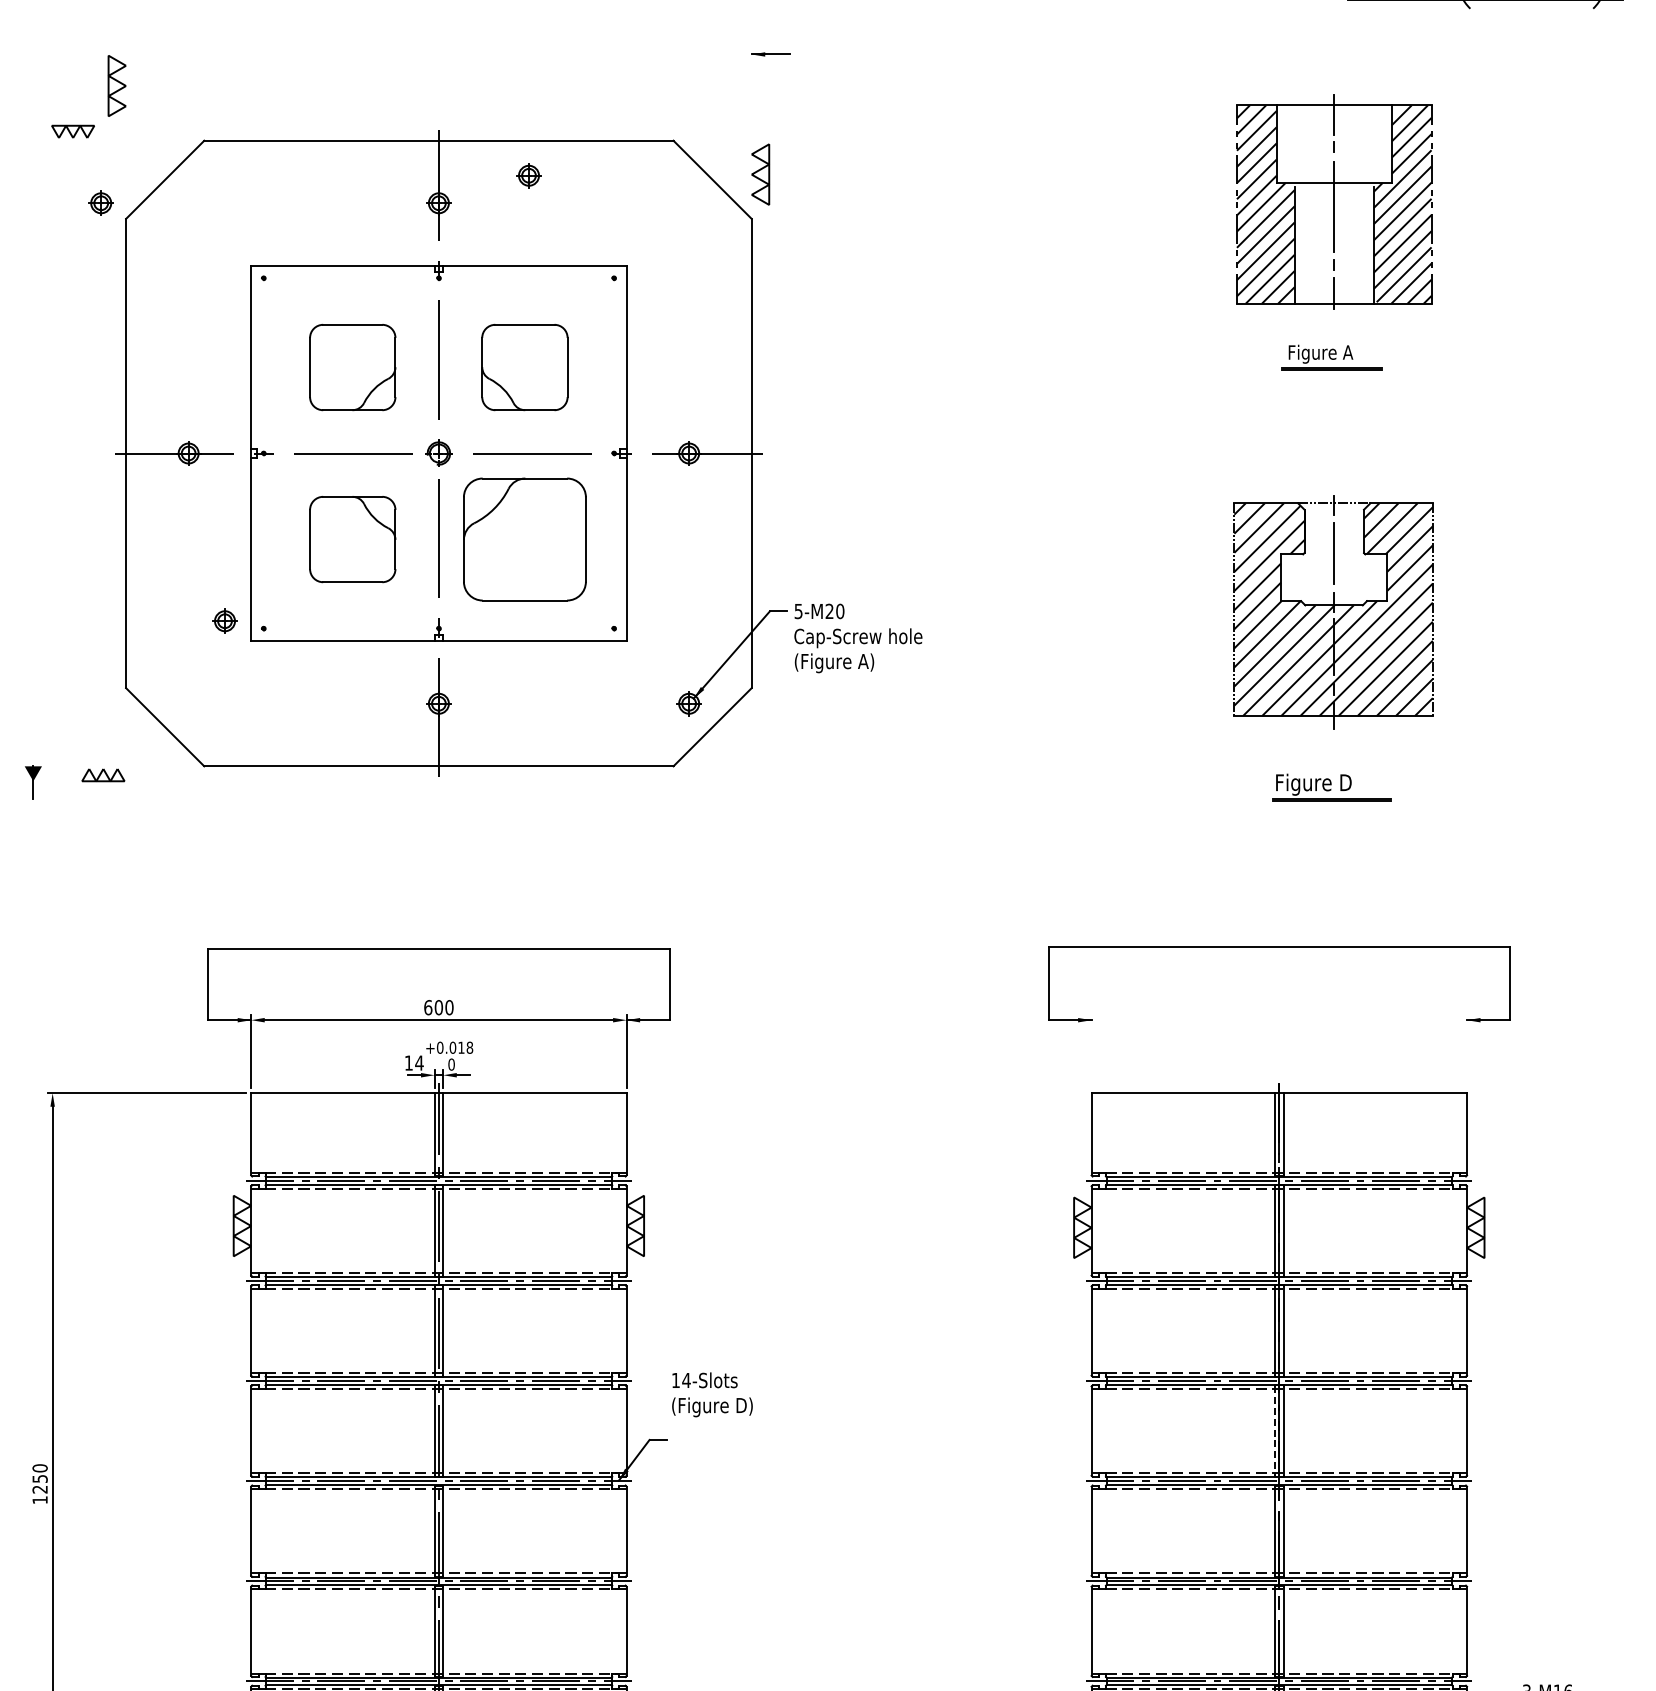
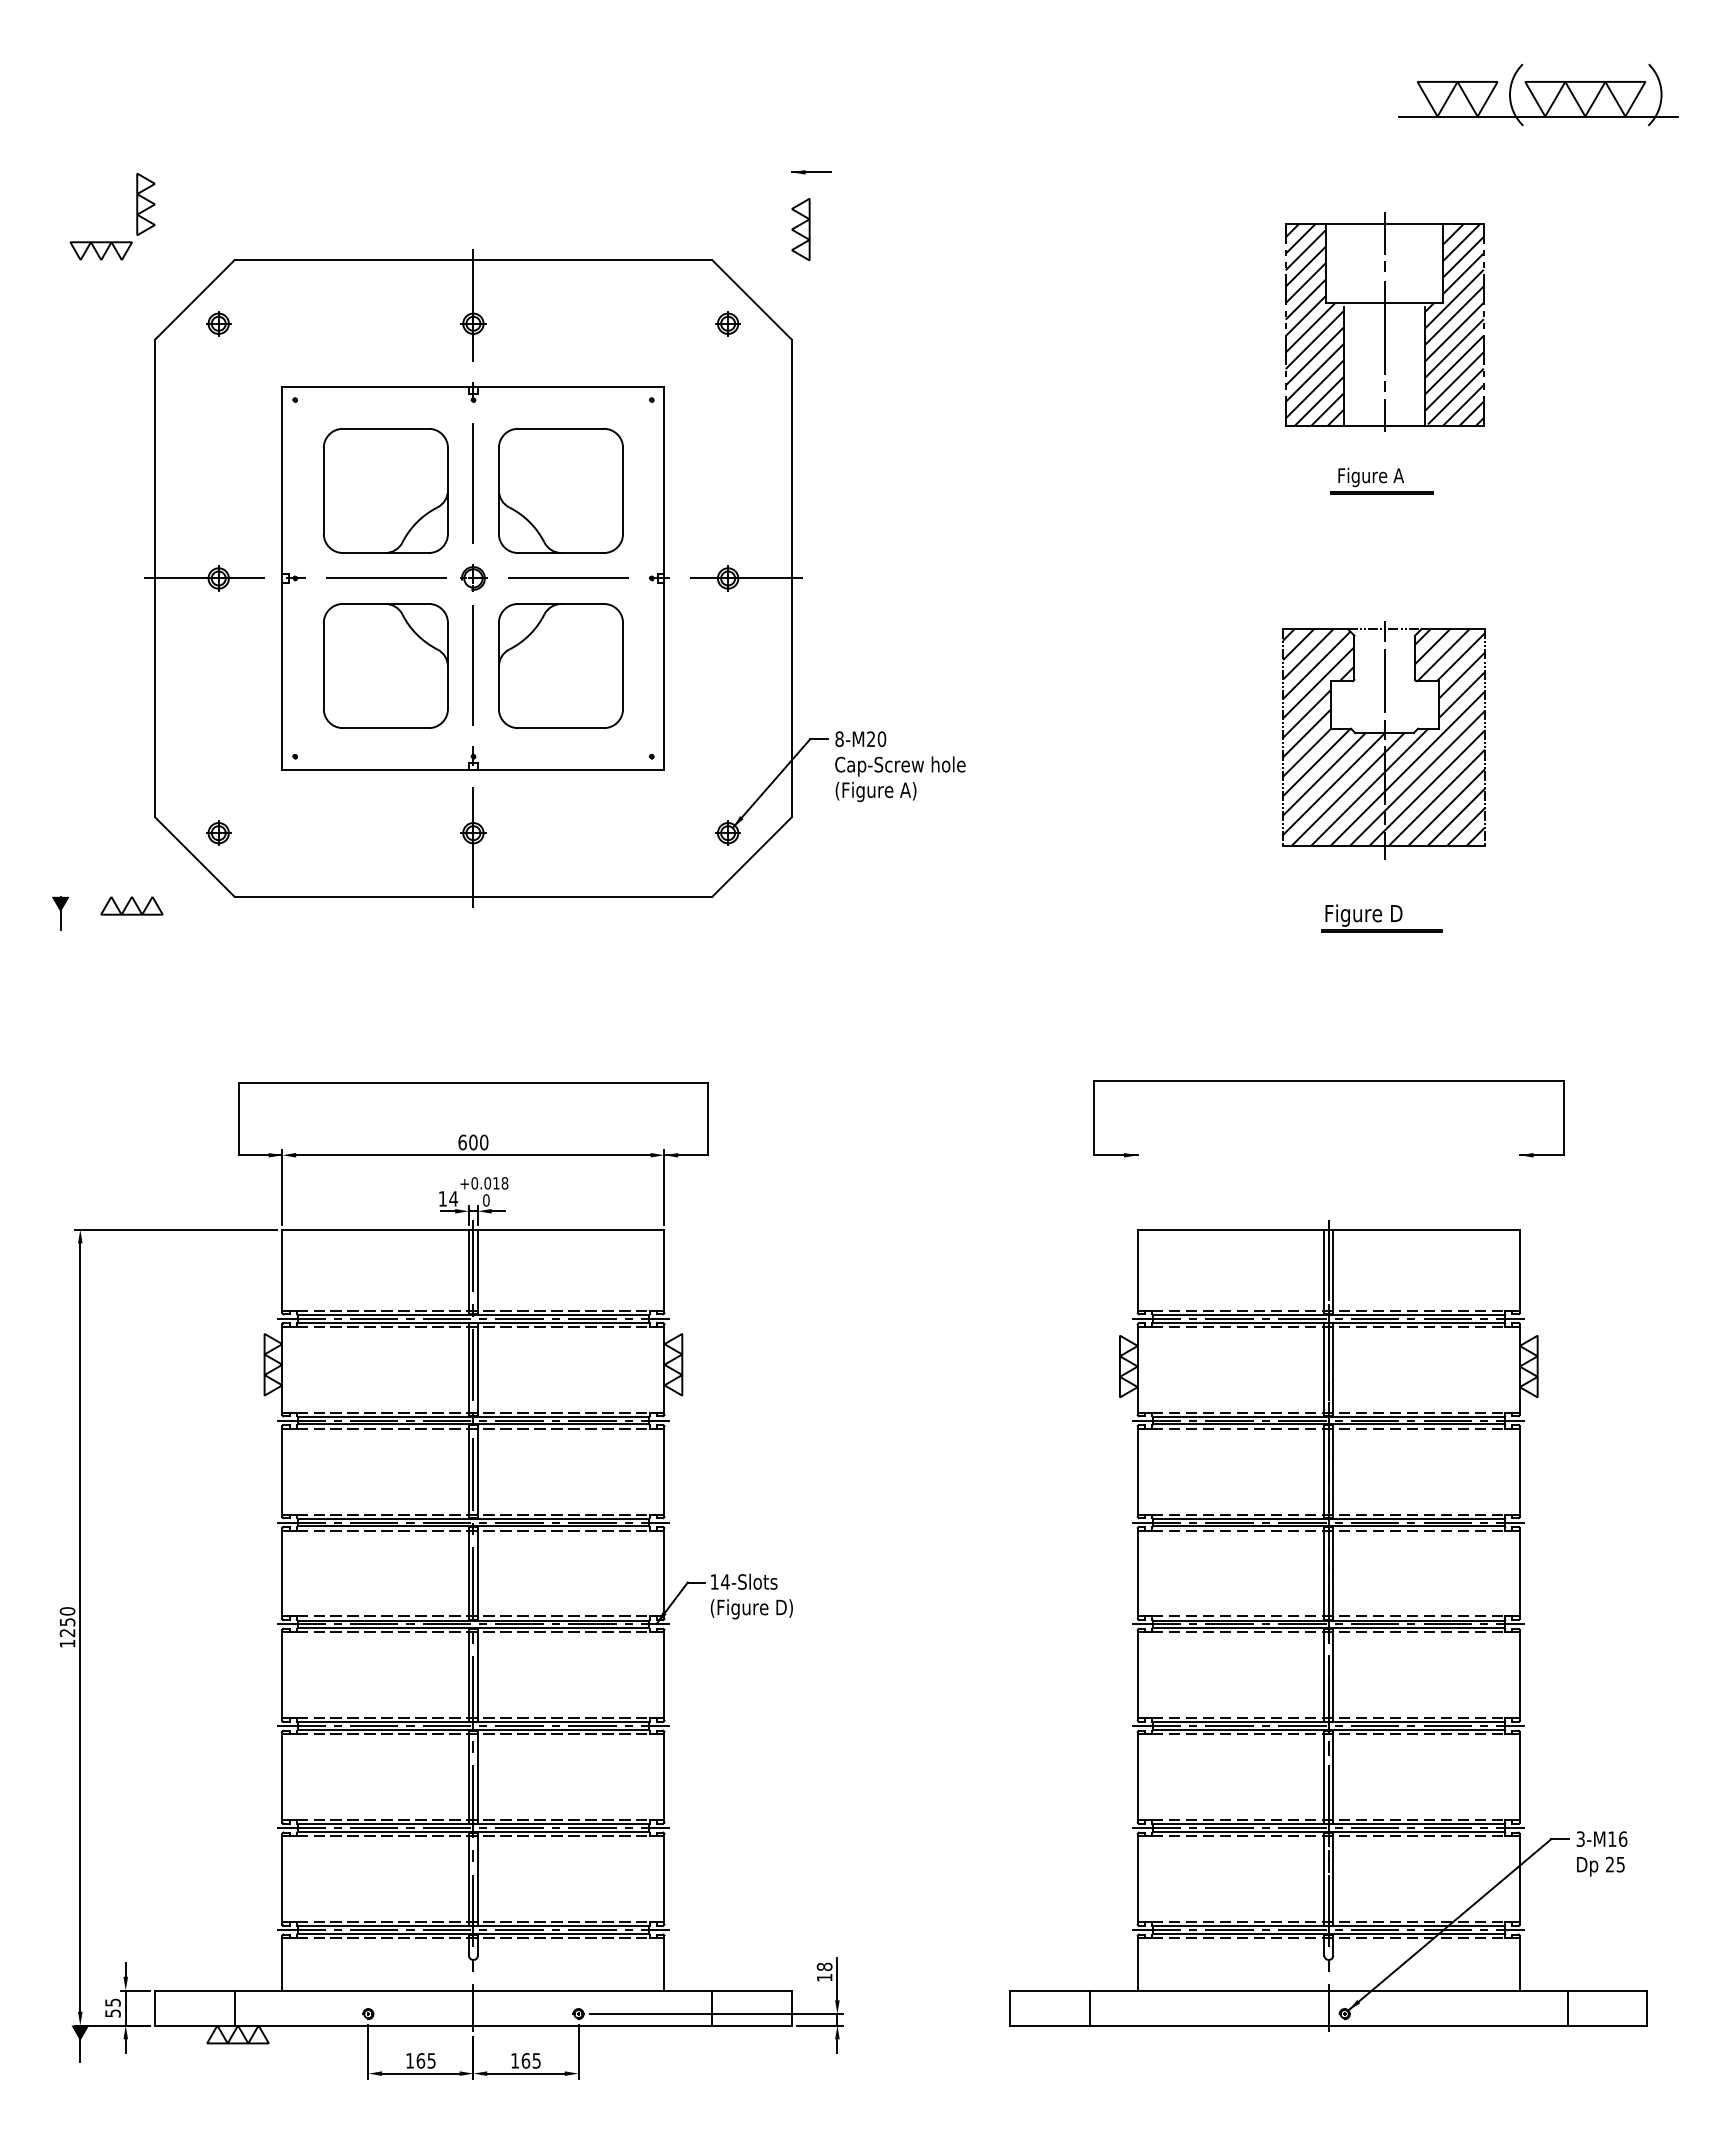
part: (72, 131) -> (100, 250), size x1.43
part: (760, 174) -> (800, 229), moved
part: (528, 175) -> (727, 323), moved
part: (100, 203) -> (218, 323), moved
part: (352, 367) -> (385, 490), size x1.43
part: (524, 367) -> (560, 490), size x1.43
part: (352, 539) -> (385, 665), size x1.43
text: (798, 611) -> (839, 739), 5-M20 -> 8-M20
part: (224, 620) -> (218, 832), moved
part: (102, 774) -> (131, 905), size x1.43
text: (712, 1394) -> (751, 1596), moved
line: (1275, 1431) -> (1324, 1573), dashed -> solid

